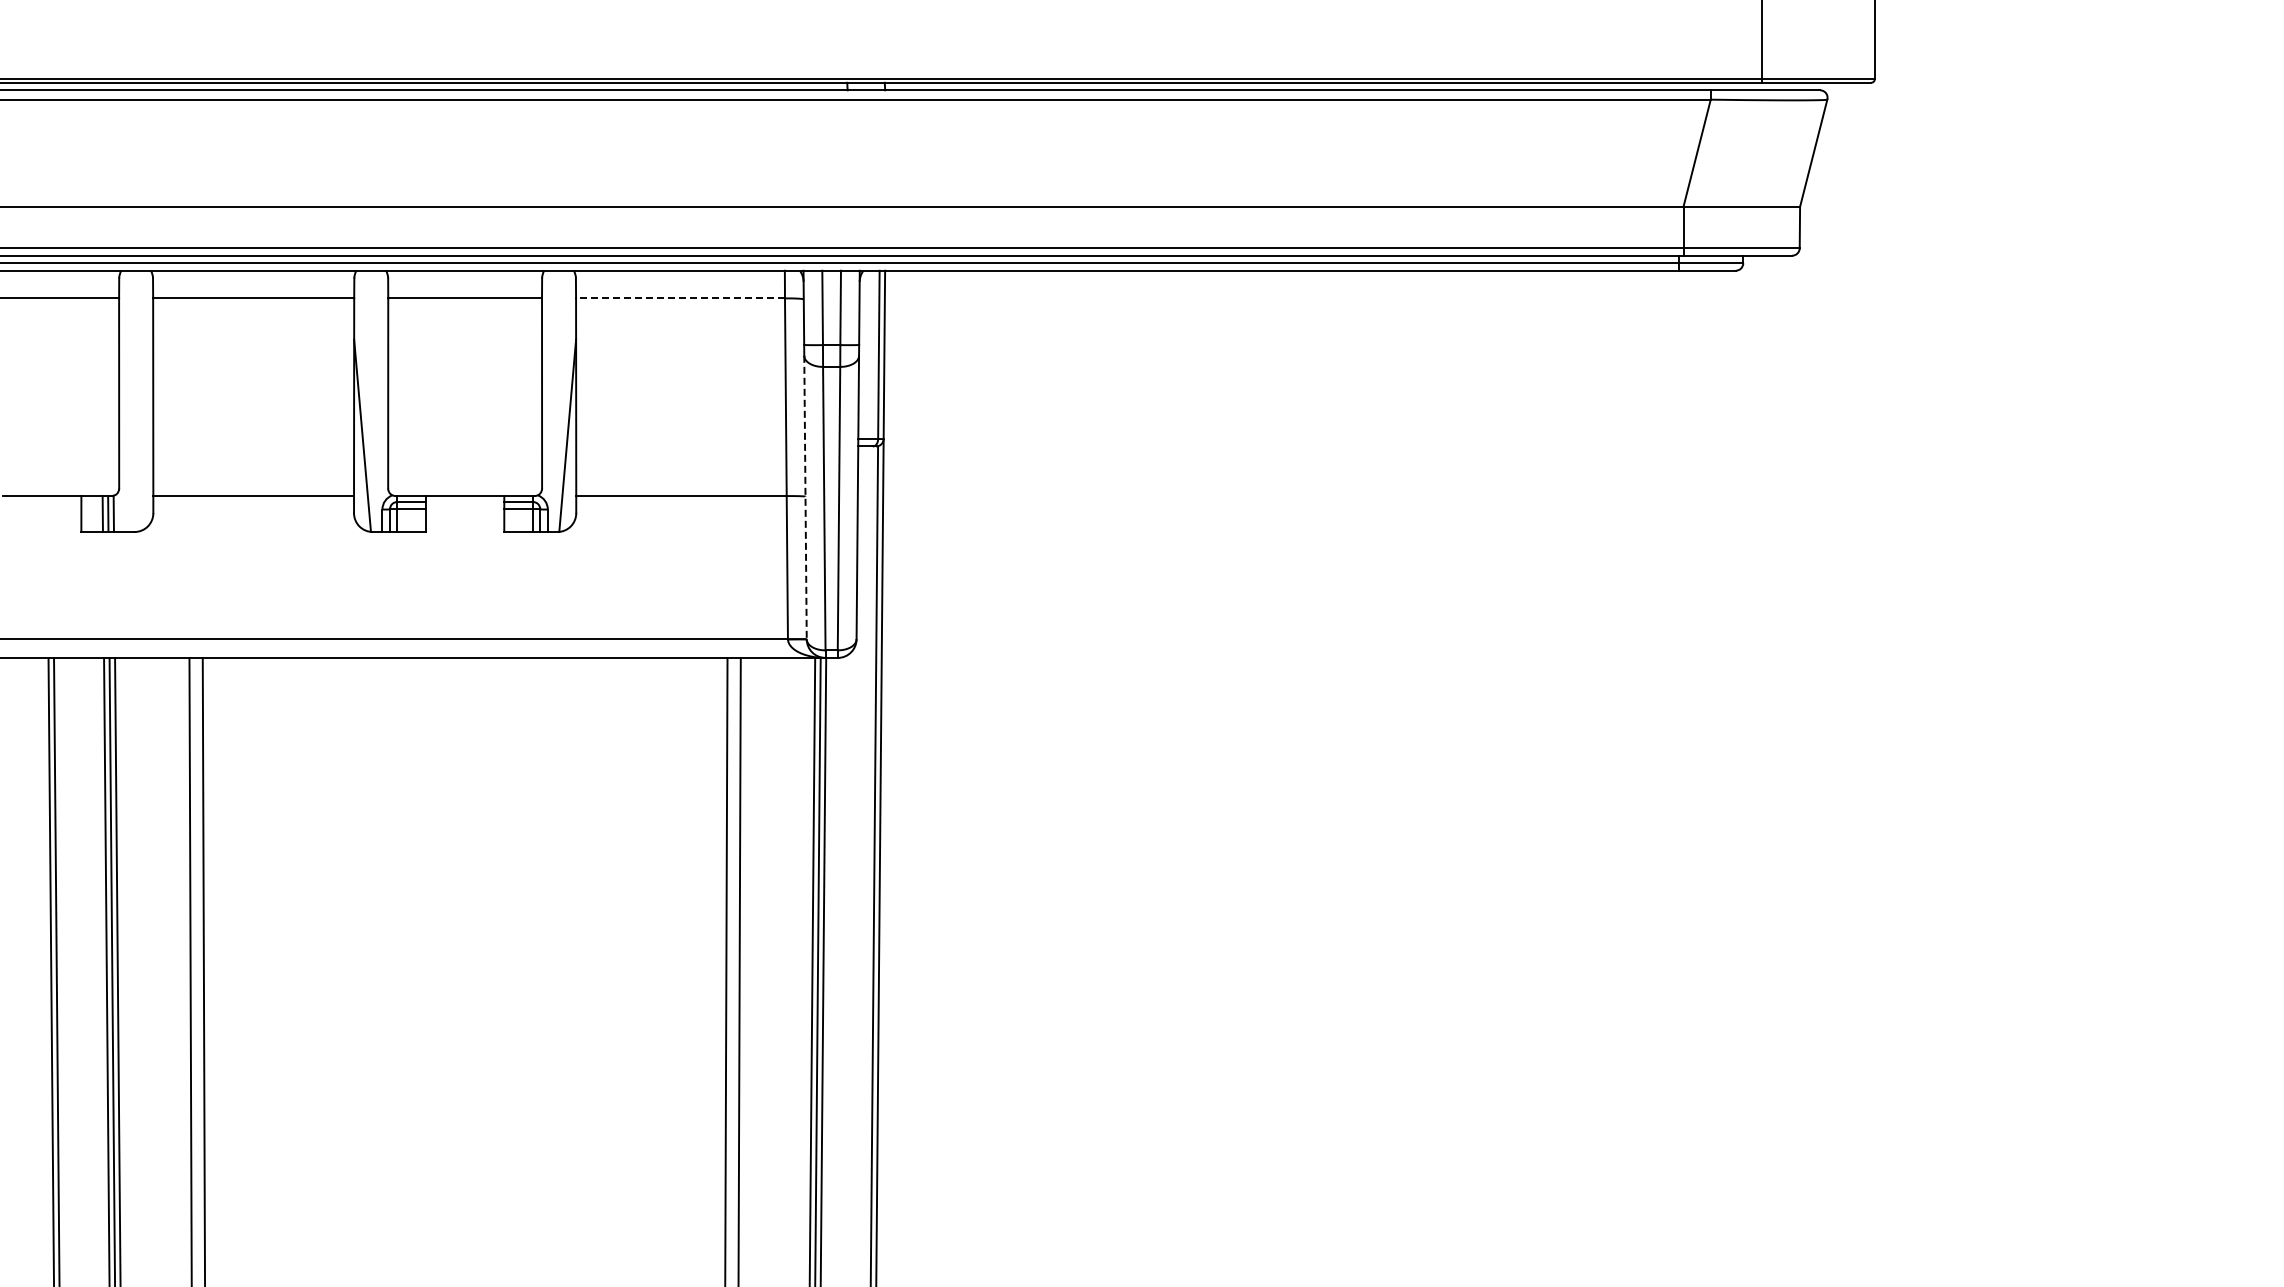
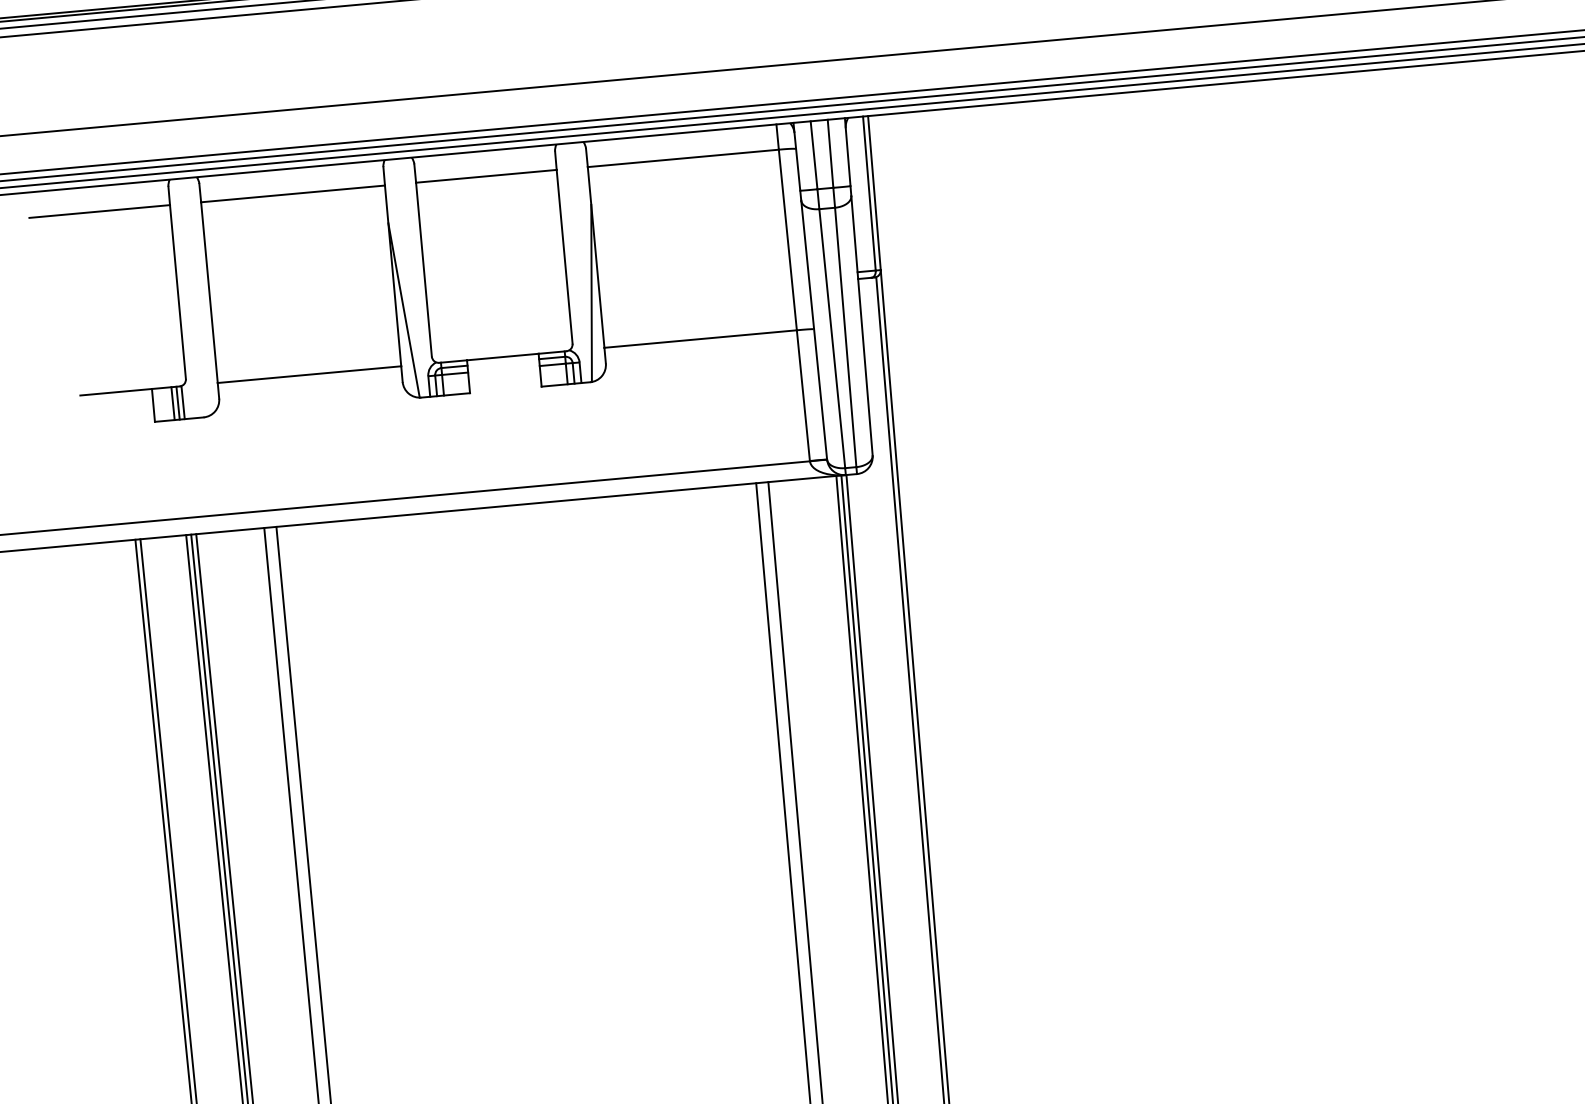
line: (680, 298) -> (683, 158), dashed -> solid
line: (805, 497) -> (814, 330), dashed -> solid

